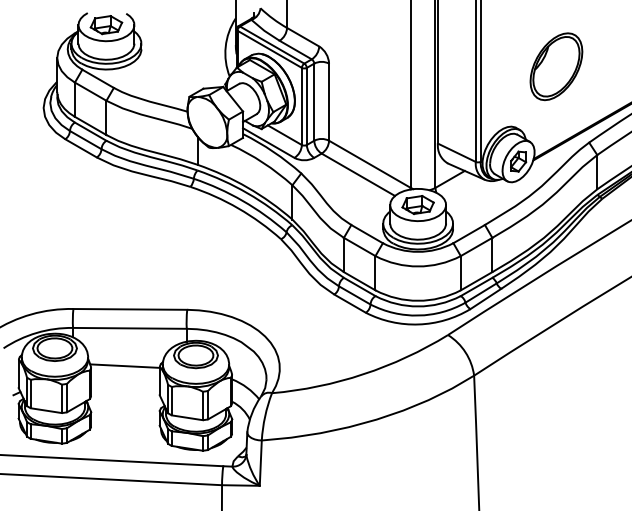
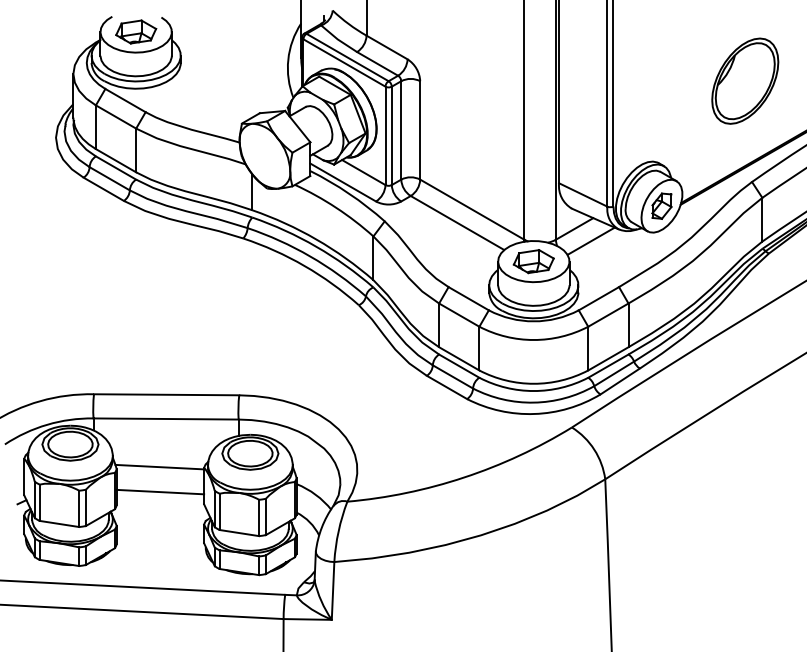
part: (556, 66) -> (745, 80), moved
line: (462, 188) -> (590, 240), added
line: (125, 385) -> (160, 491), added

